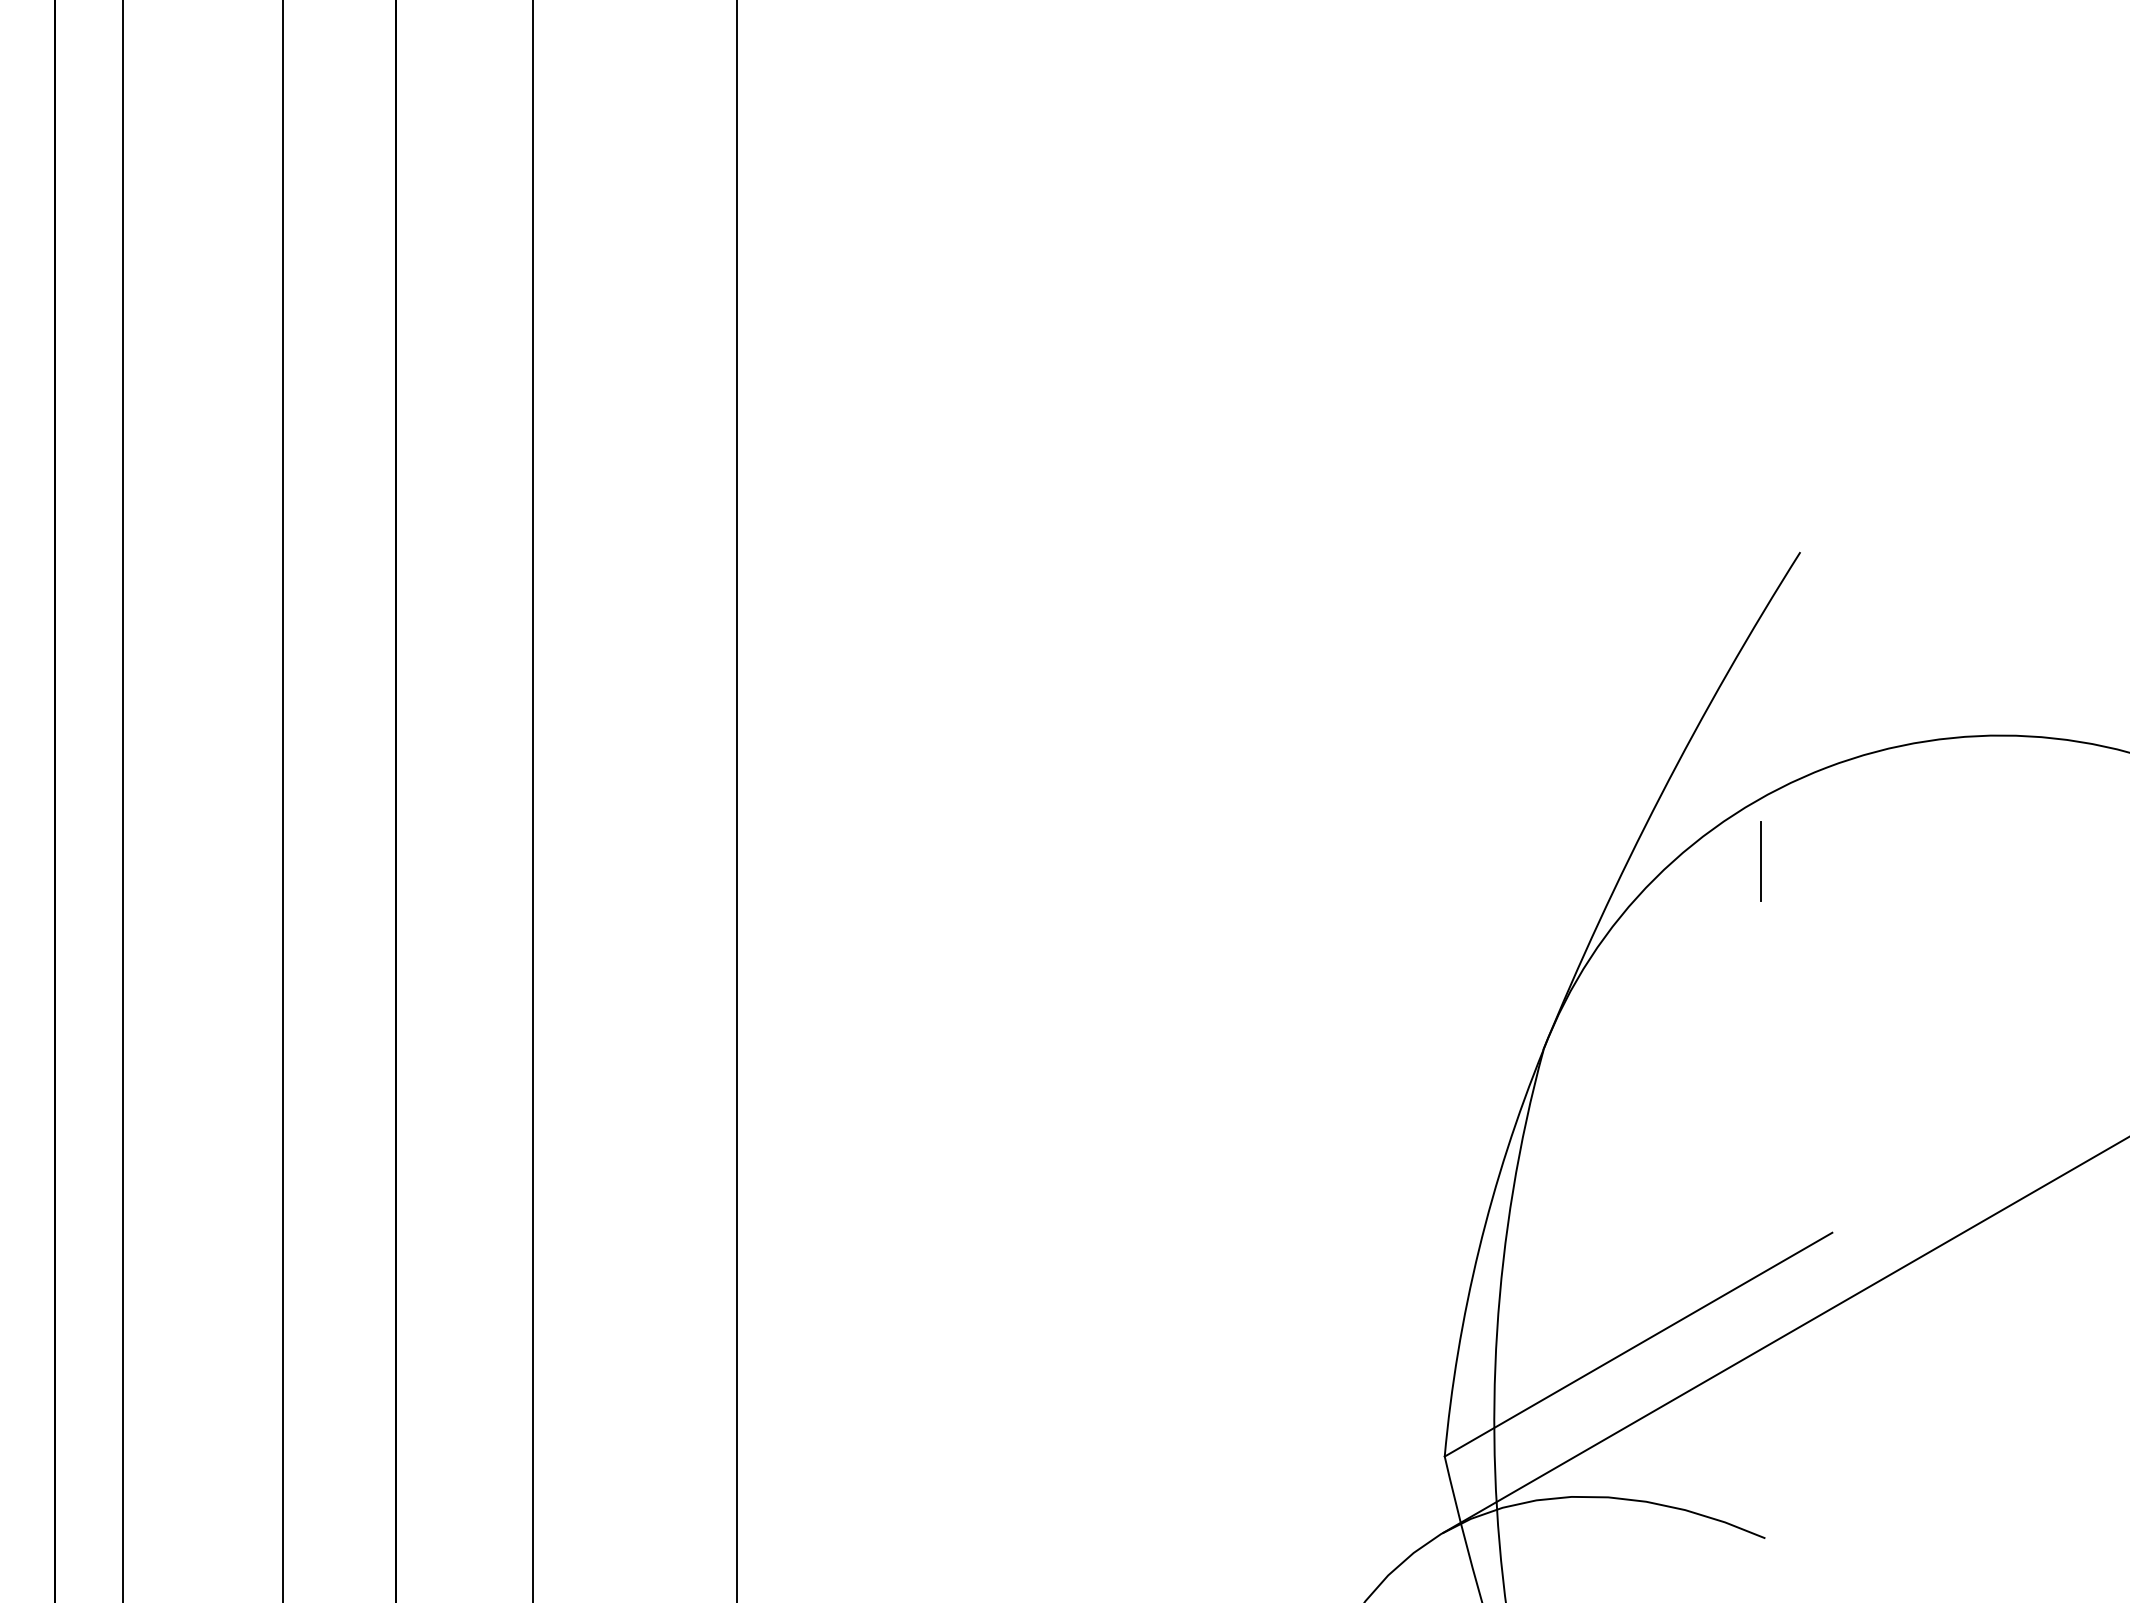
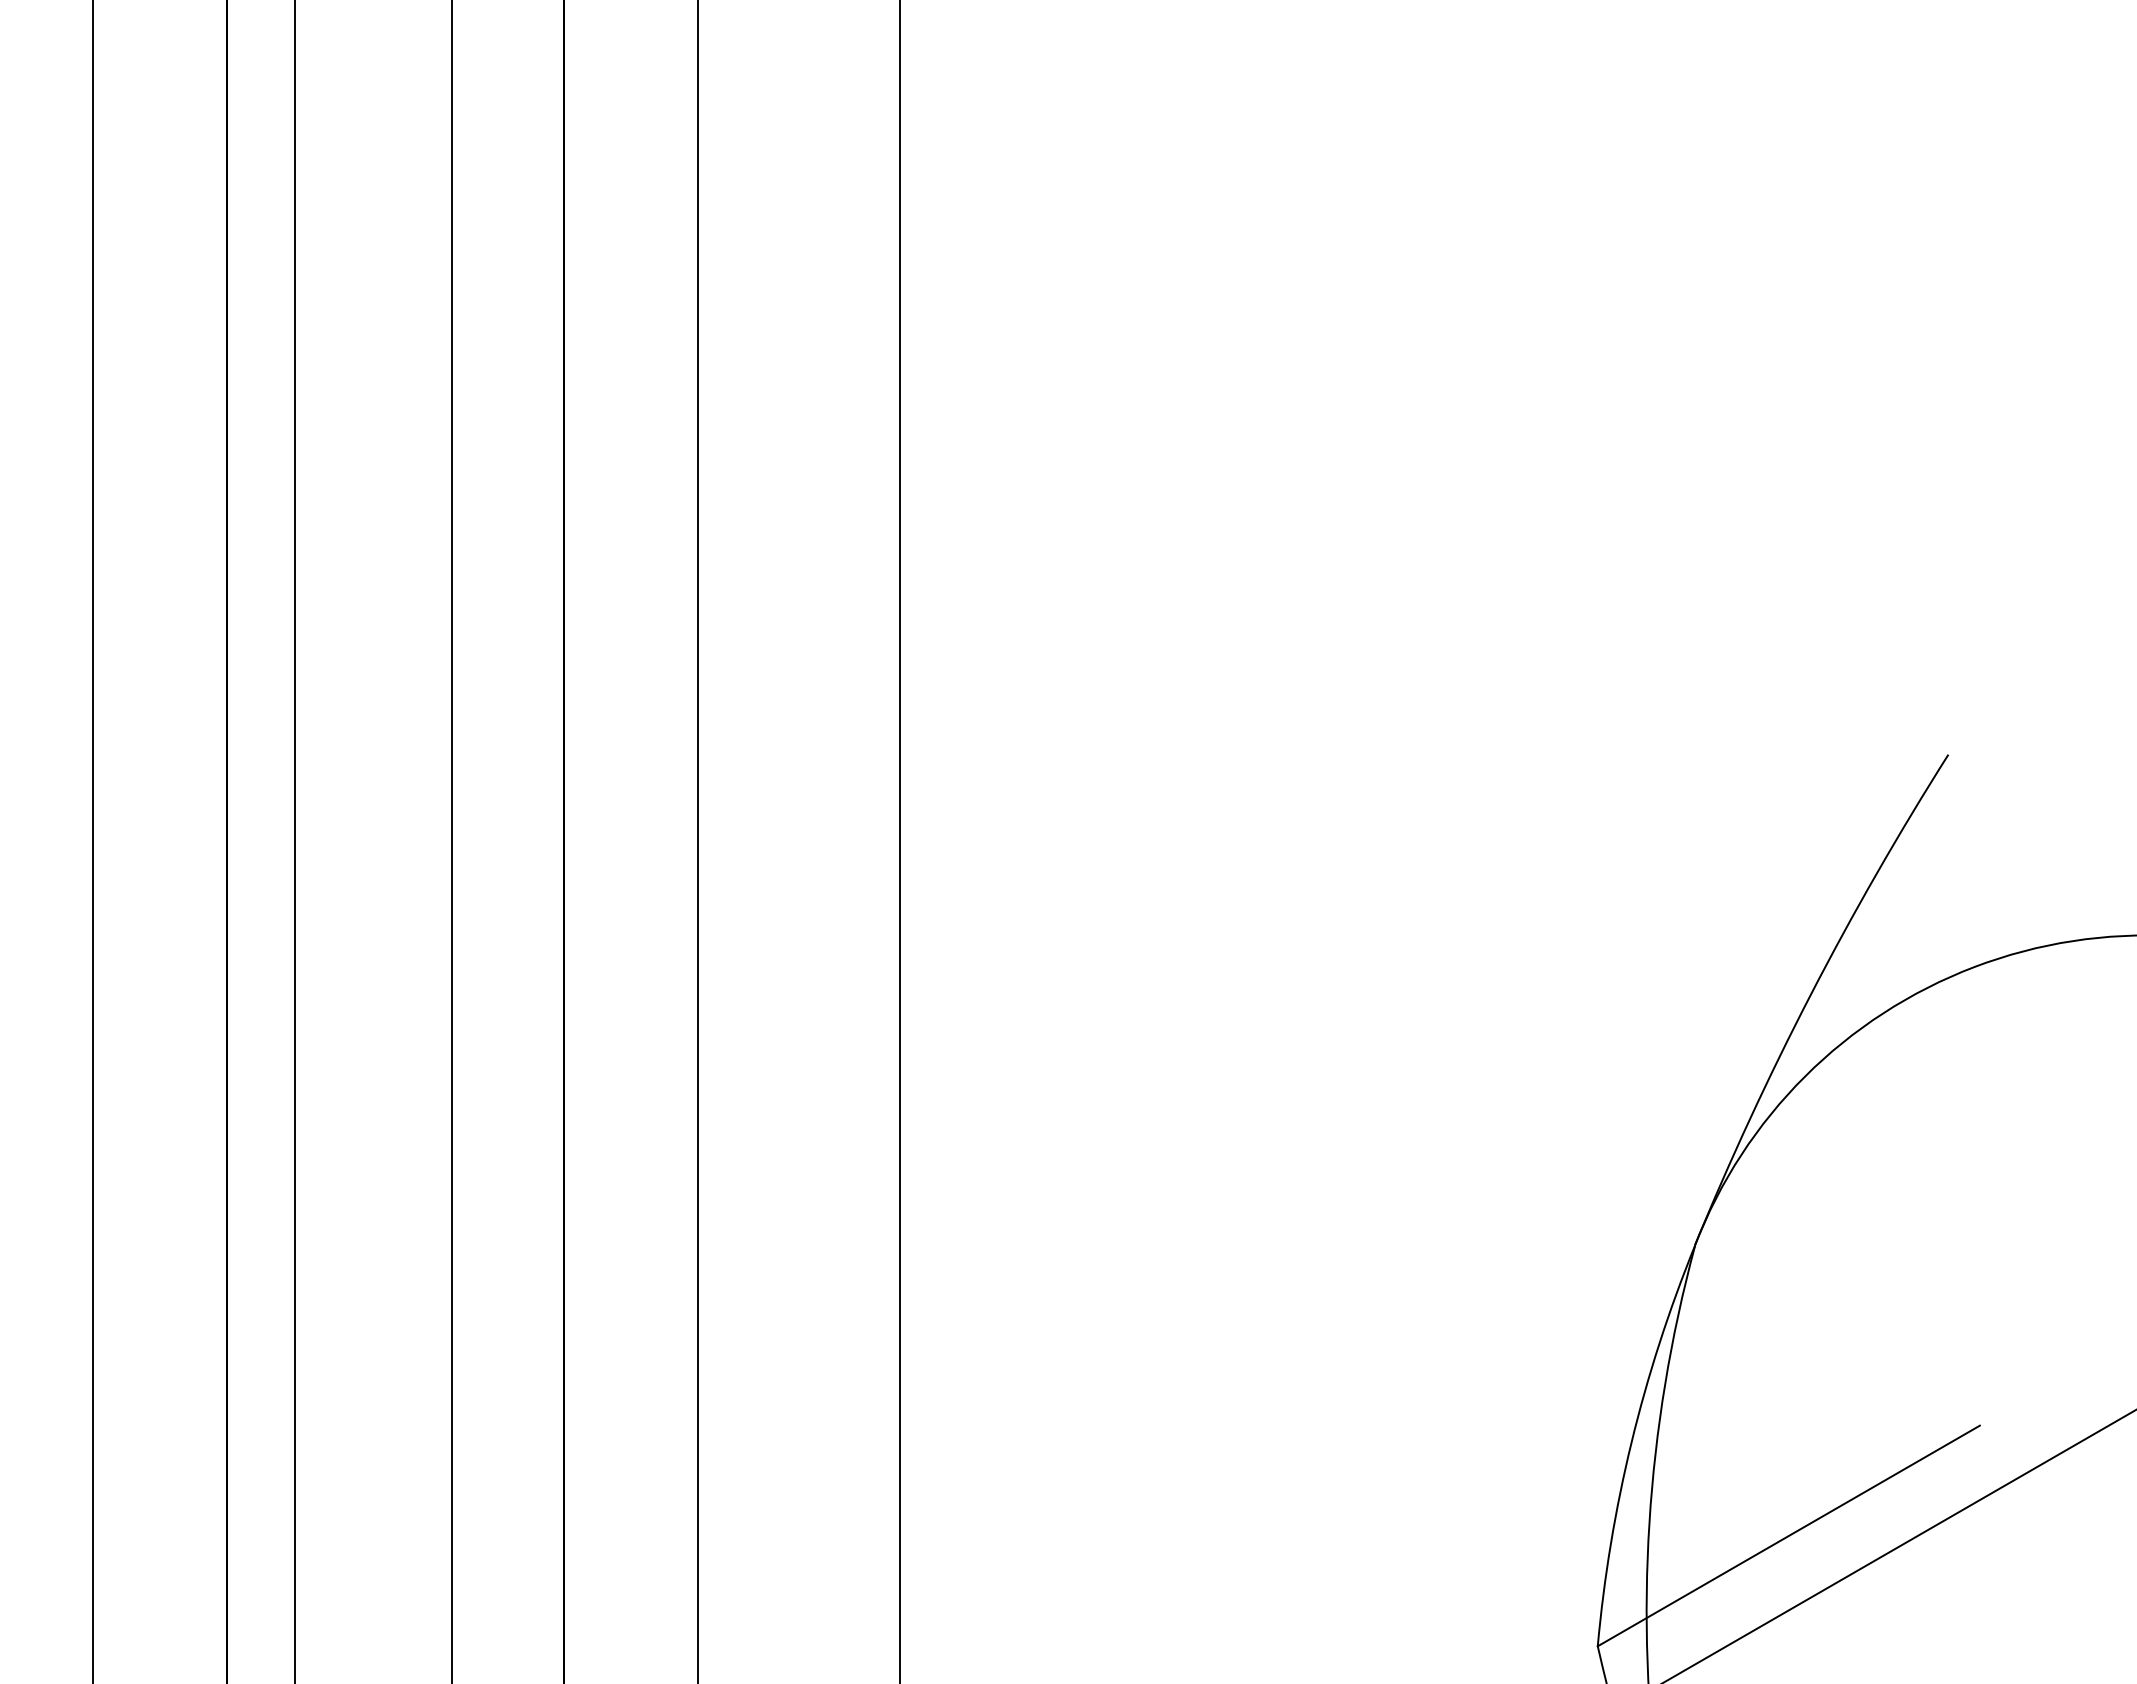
line: (1760, 861) -> (1909, 1059), removed

